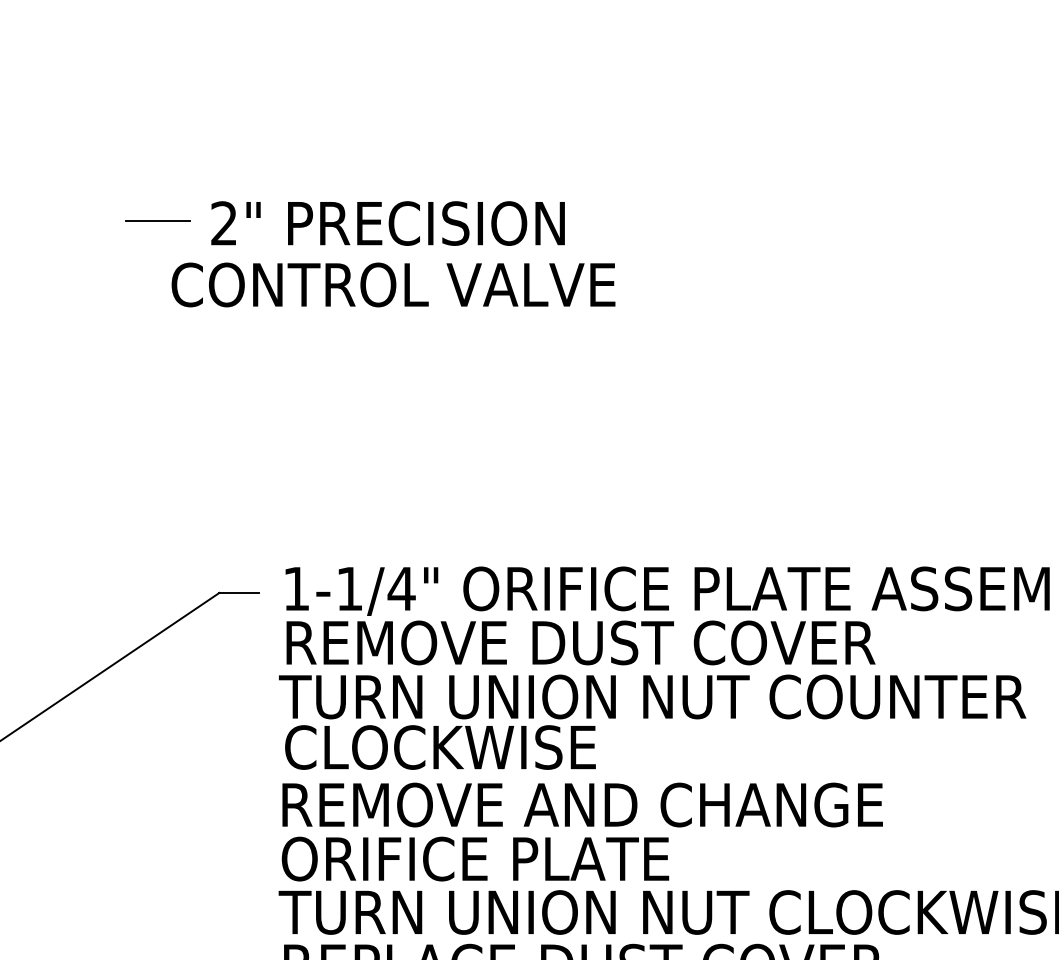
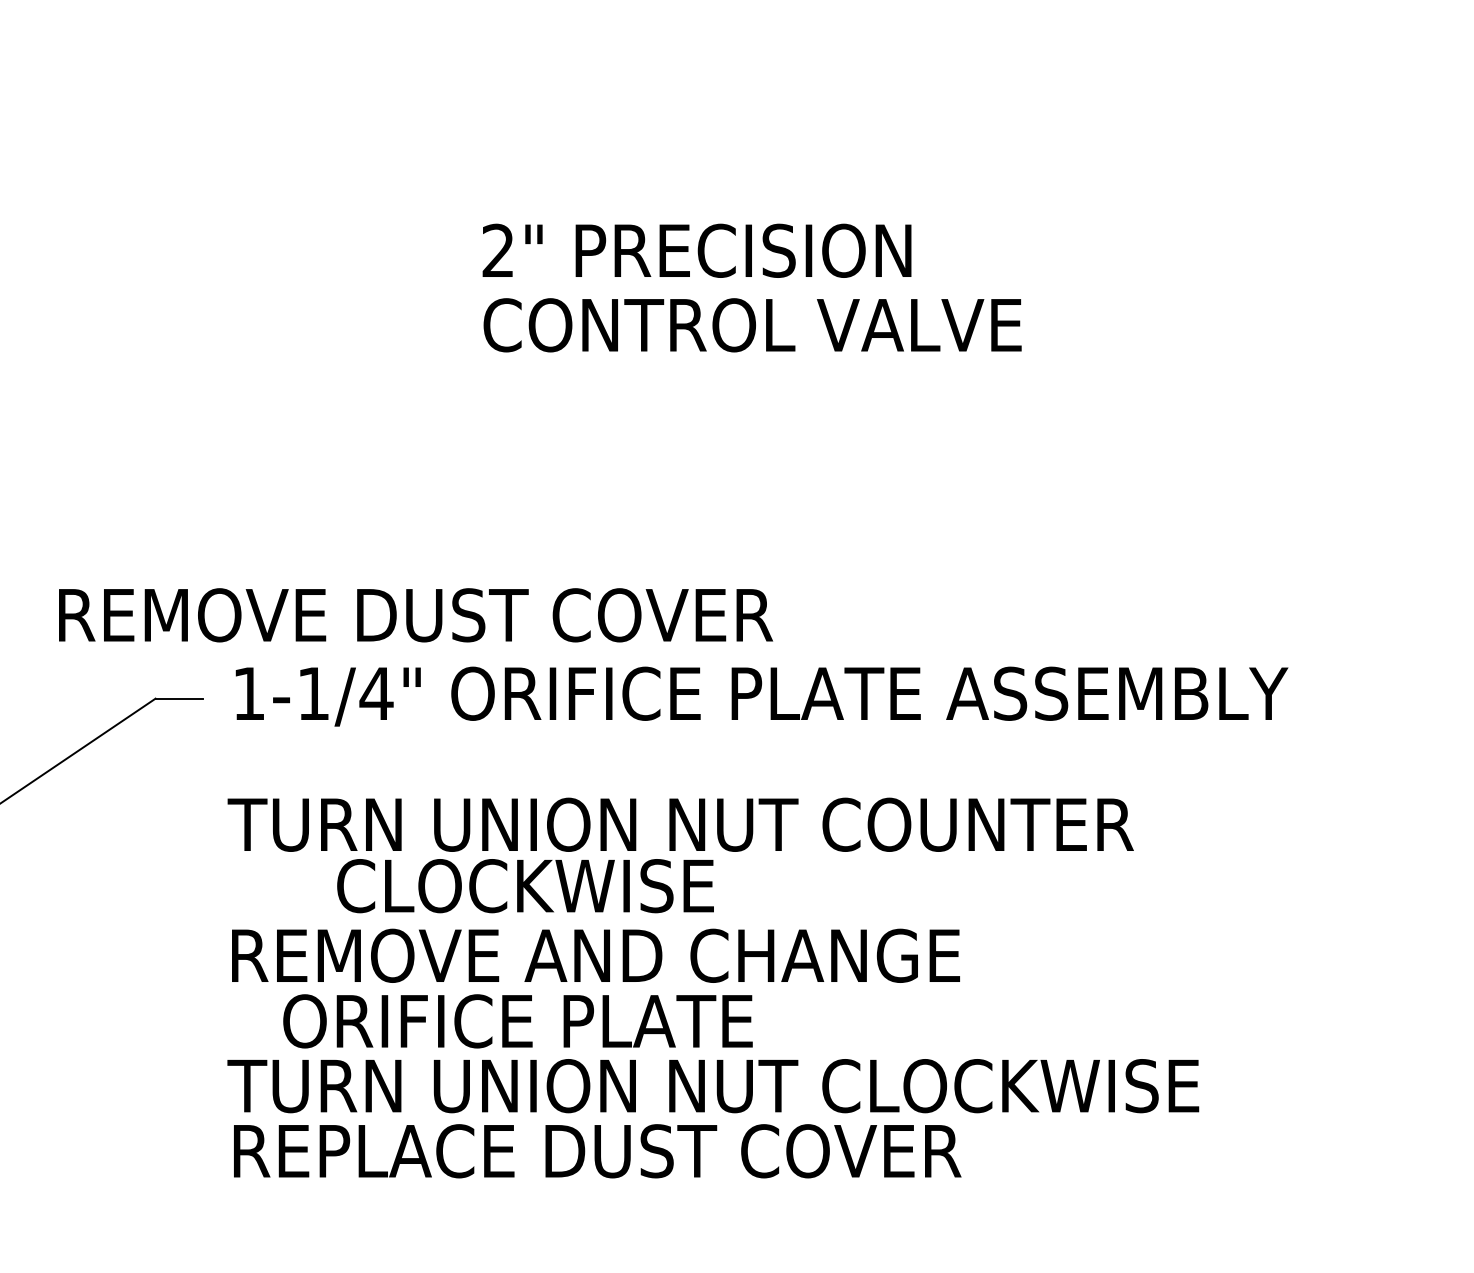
line: (157, 221) -> (80, 248), removed
text: (387, 223) -> (696, 250), moved
text: (393, 285) -> (752, 325), moved
text: (581, 643) -> (416, 615), moved
text: (440, 747) -> (525, 886), moved
text: (475, 859) -> (517, 1021), moved

